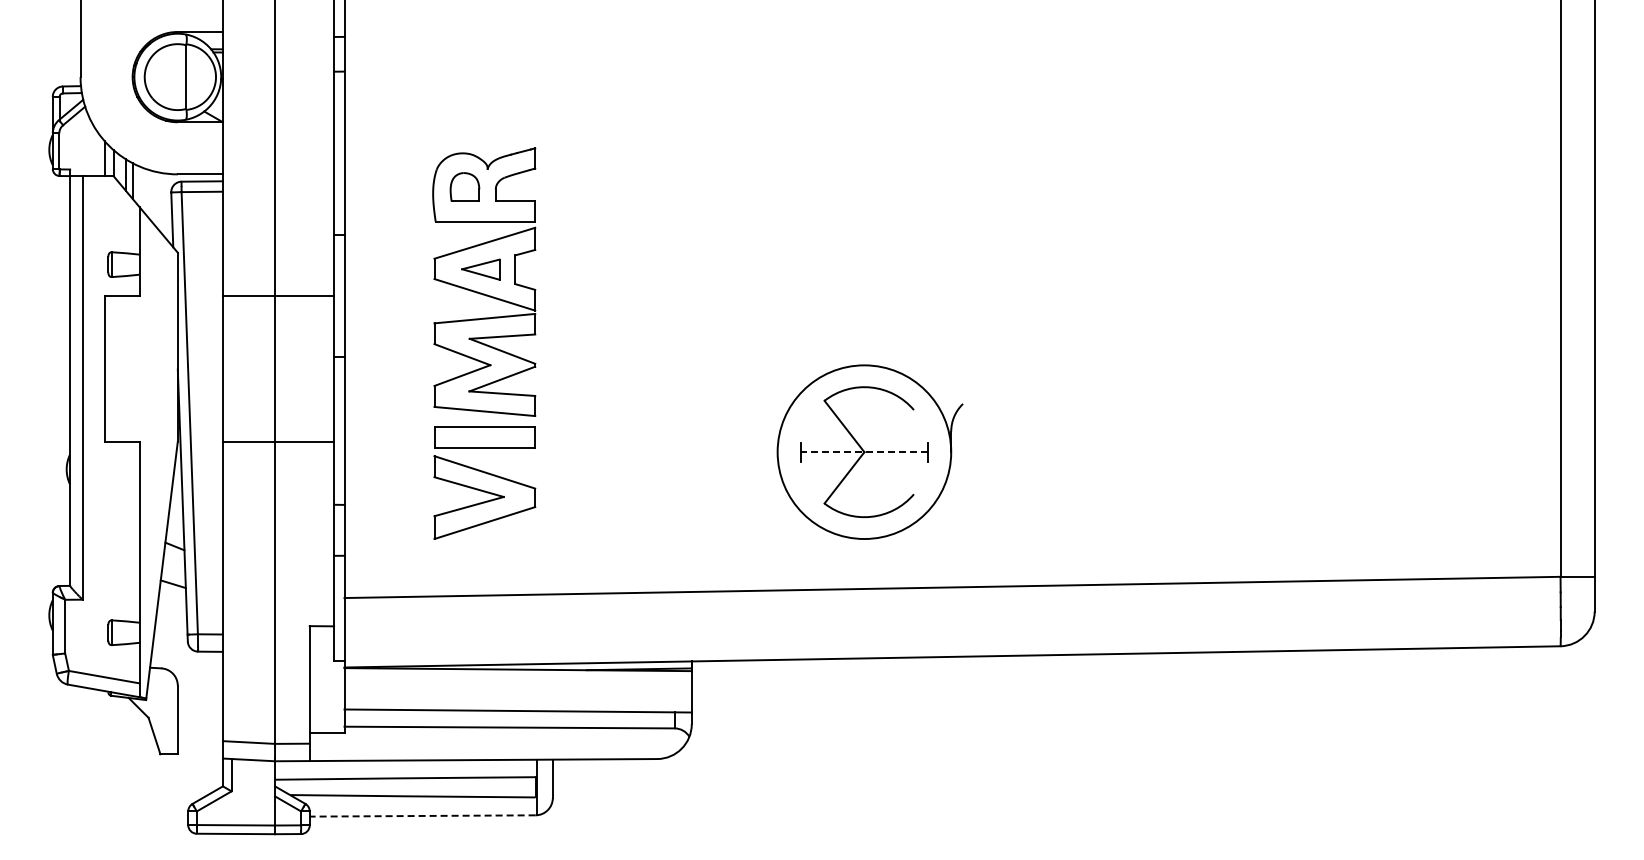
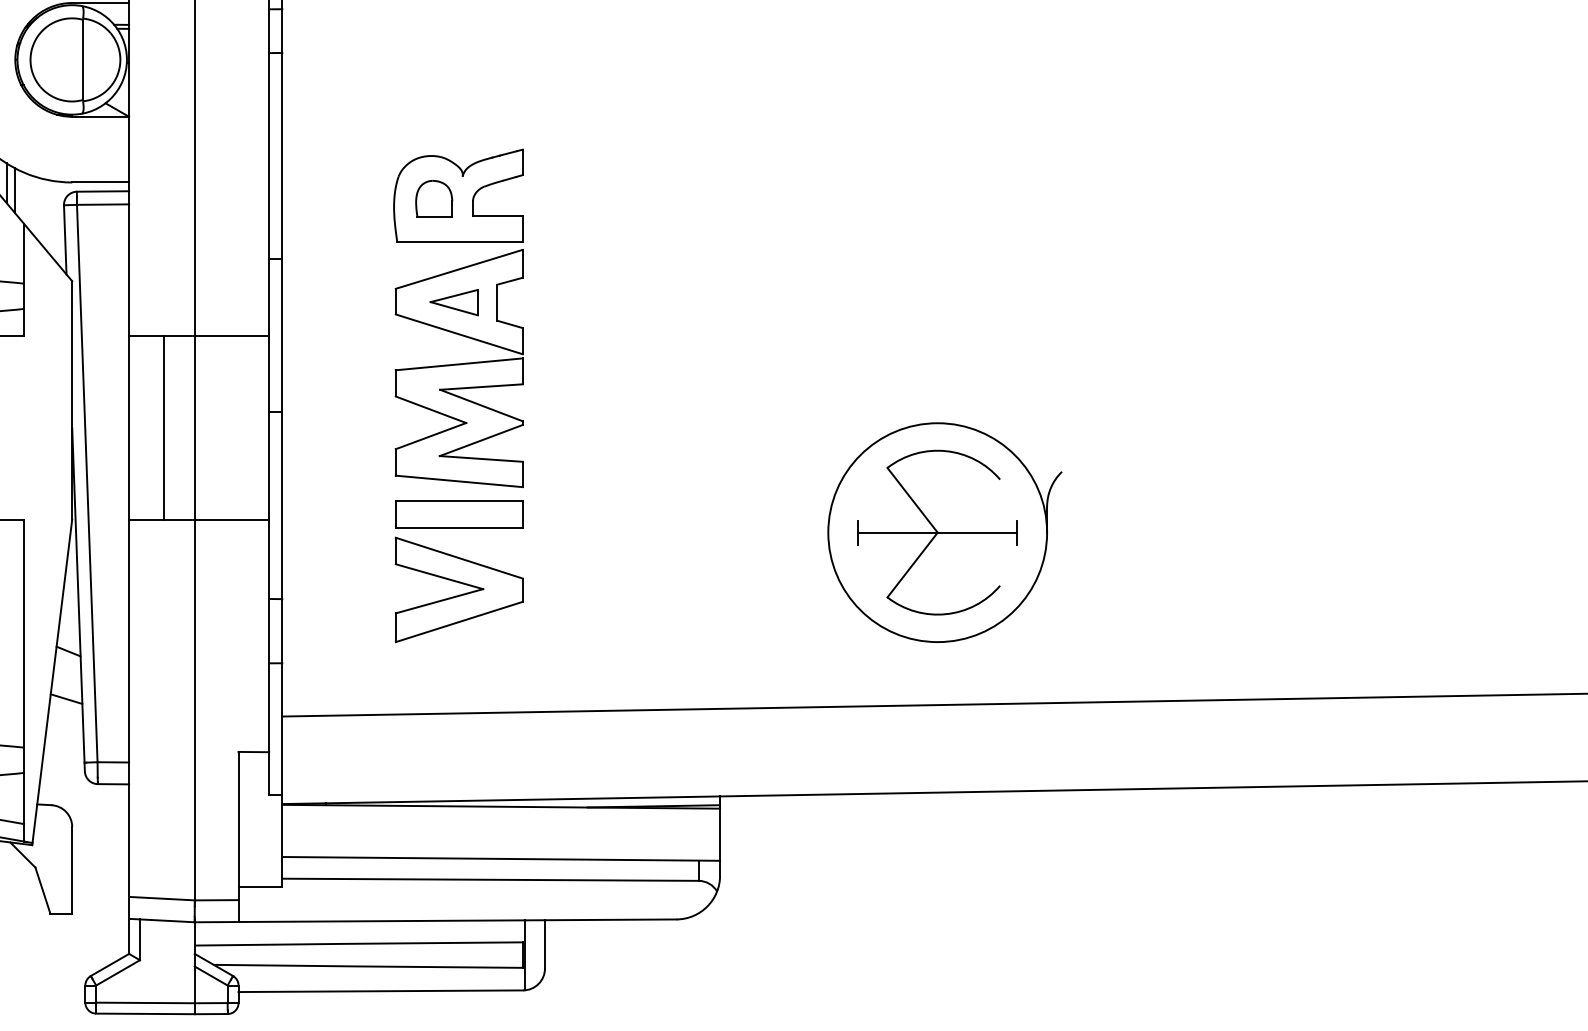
line: (250, 368) -> (163, 427), added
line: (863, 452) -> (936, 533), dashed -> solid
line: (422, 815) -> (380, 990), dashed -> solid

